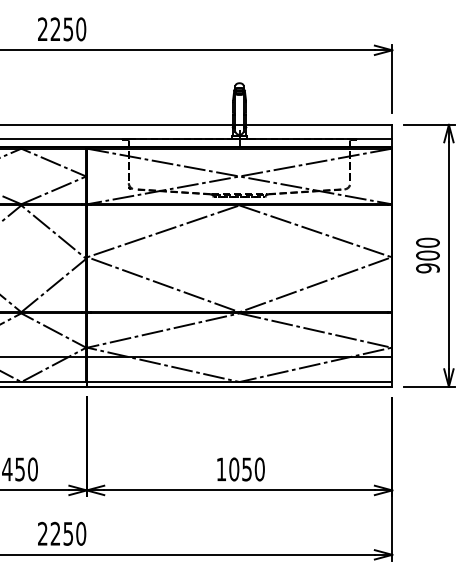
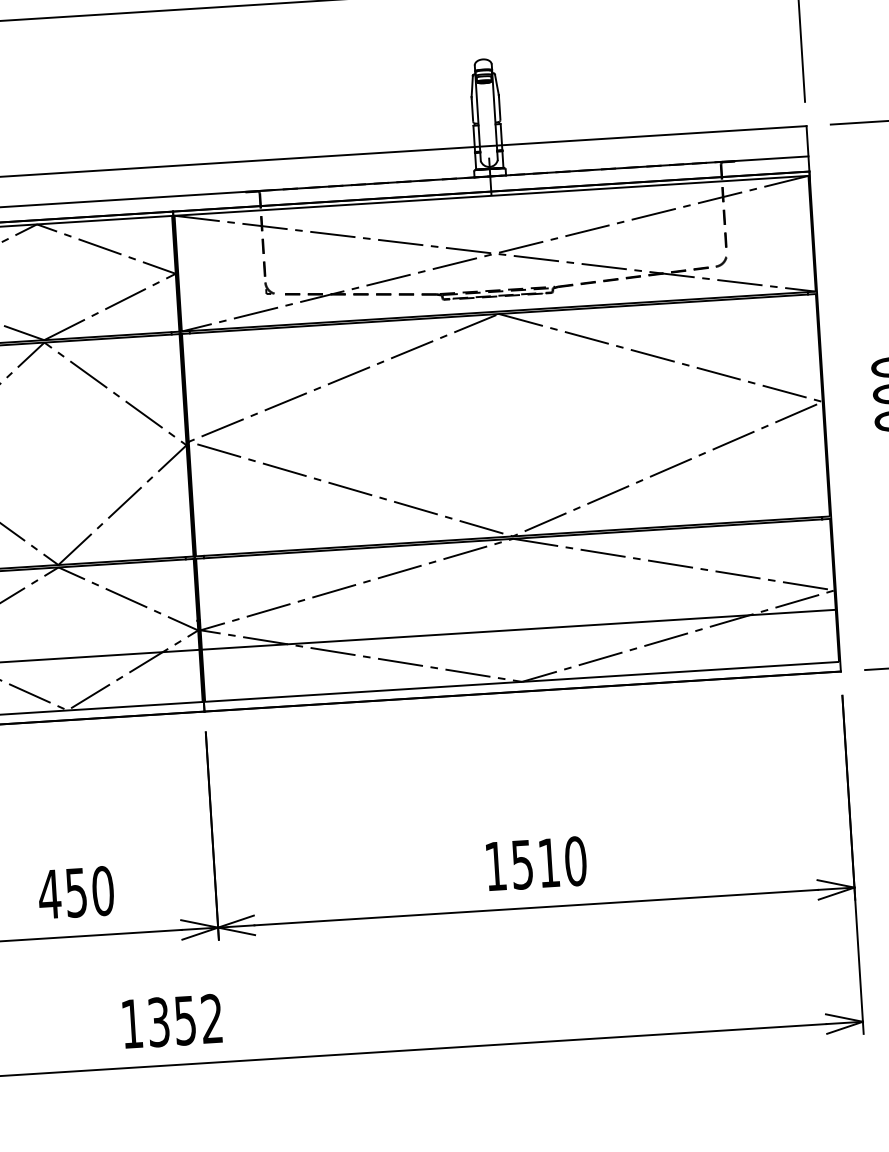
text: (240, 469) -> (535, 863), 1050 -> 1510
text: (62, 533) -> (173, 1020), 2250 -> 1352

